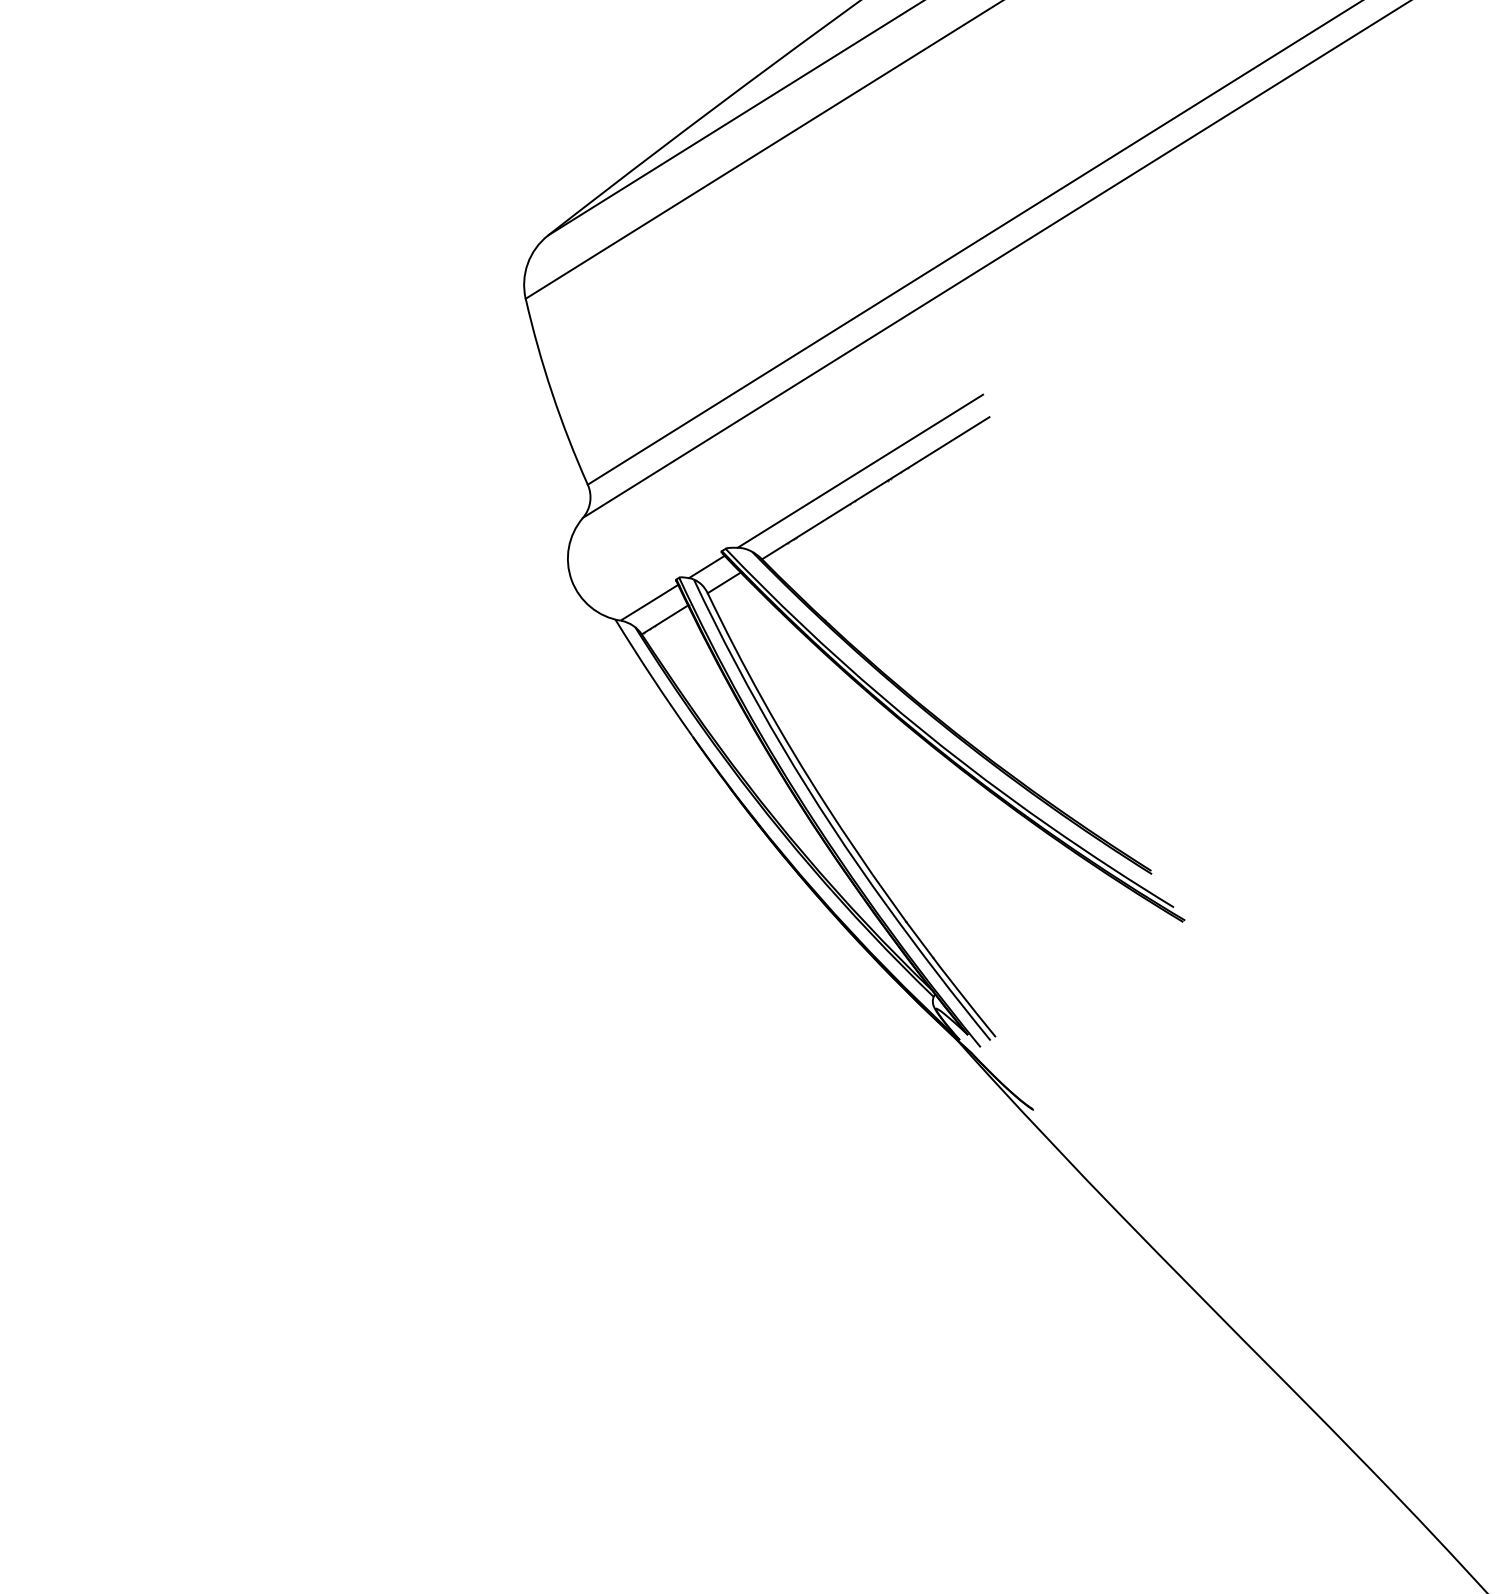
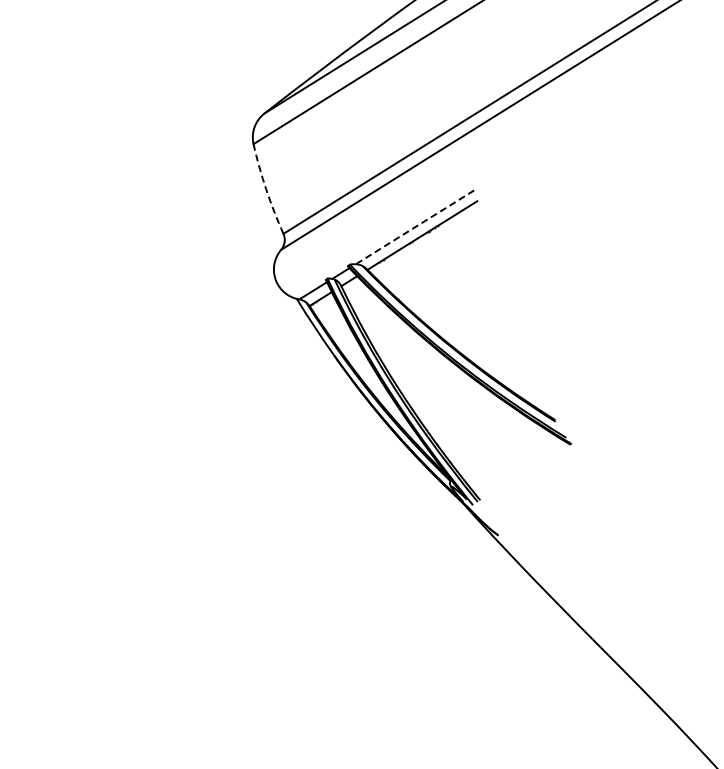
arc: (552, 392) -> (266, 189), solid -> dashed
line: (861, 471) -> (415, 227), solid -> dashed

